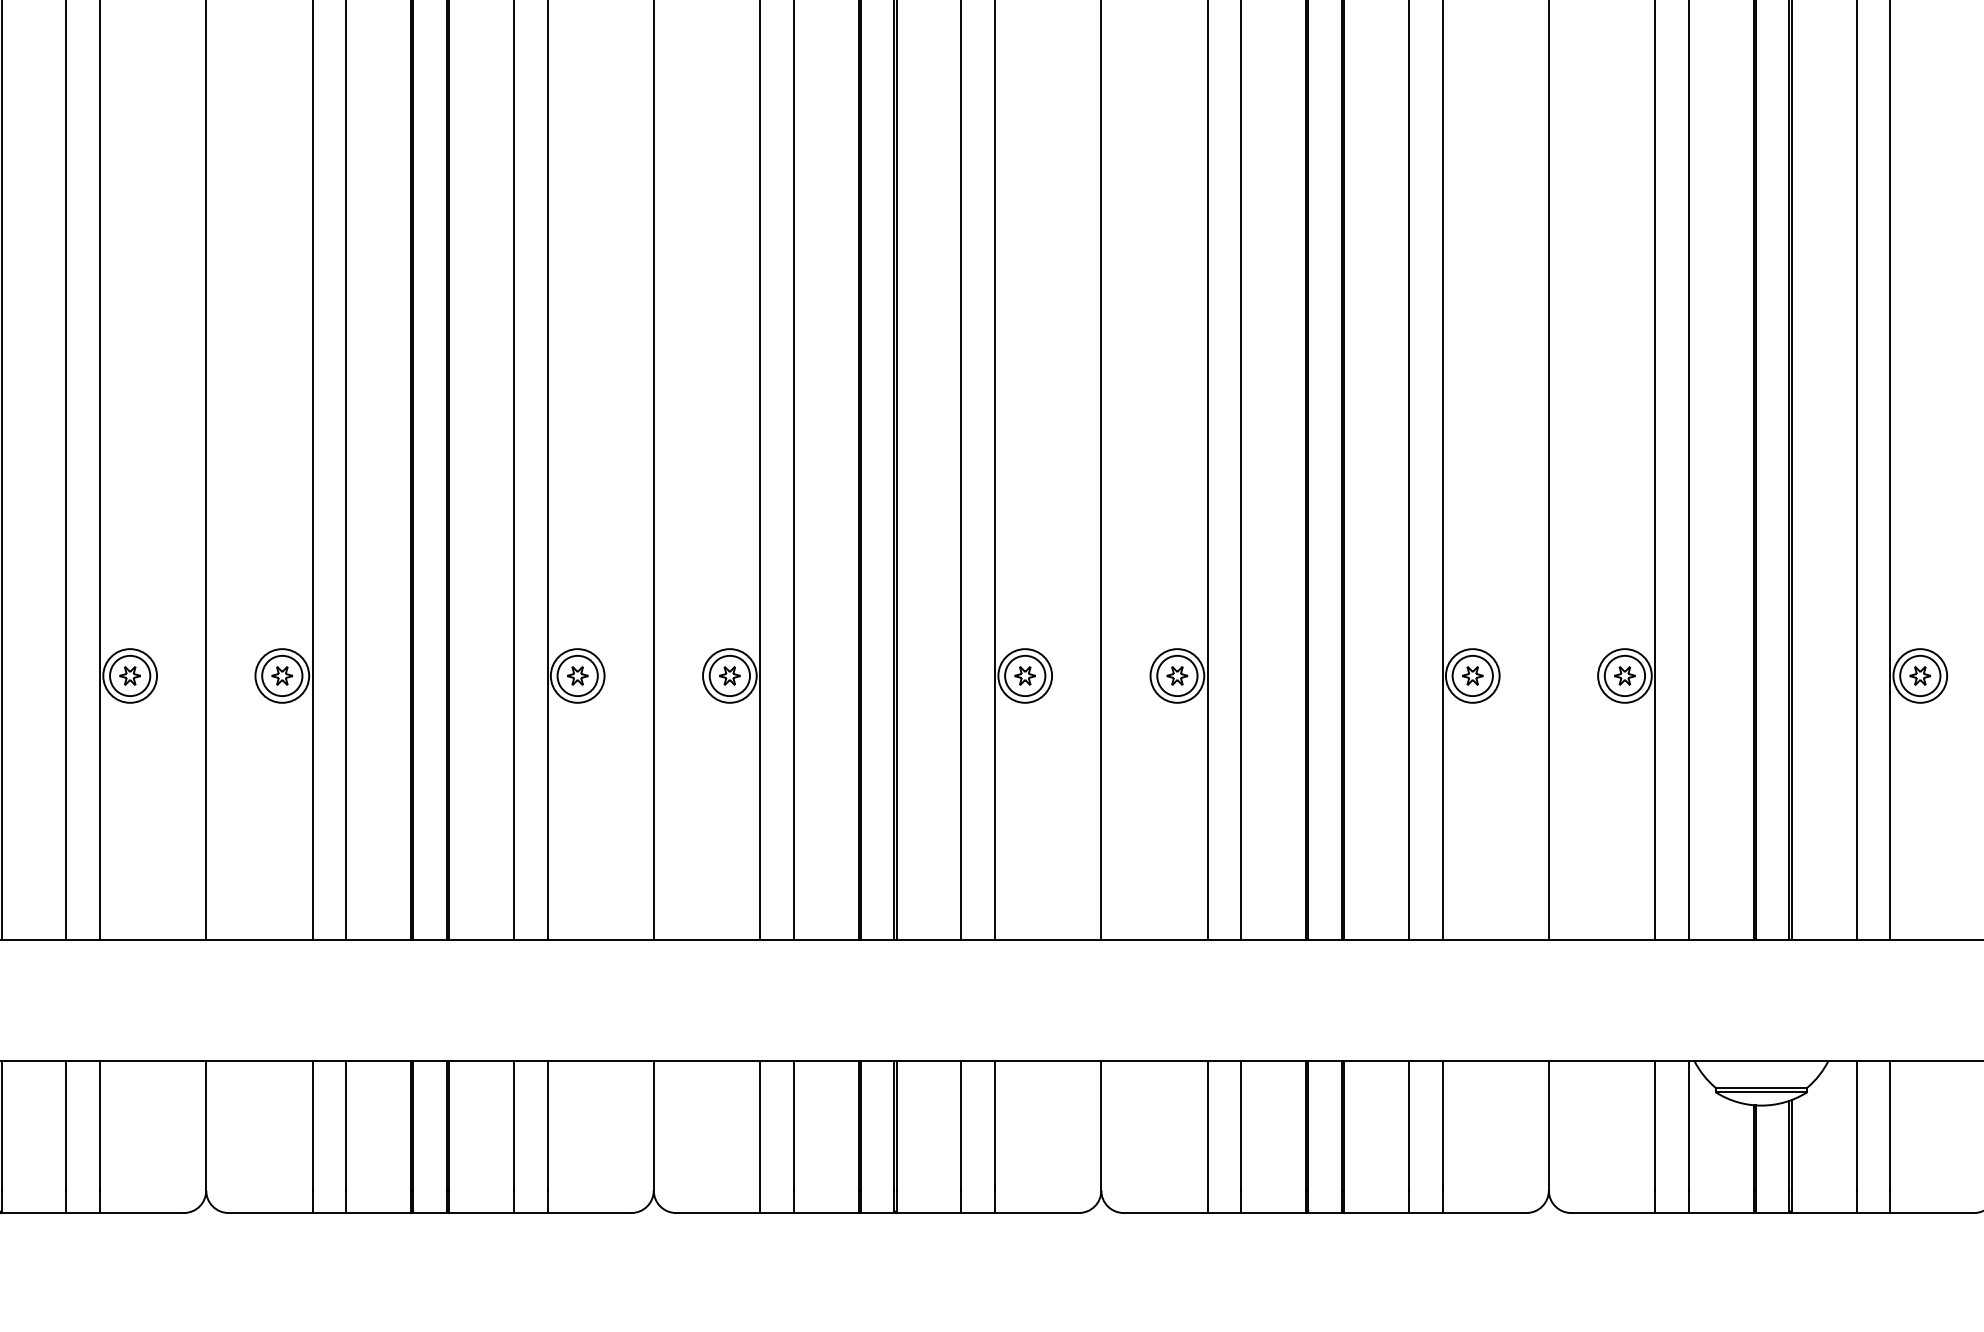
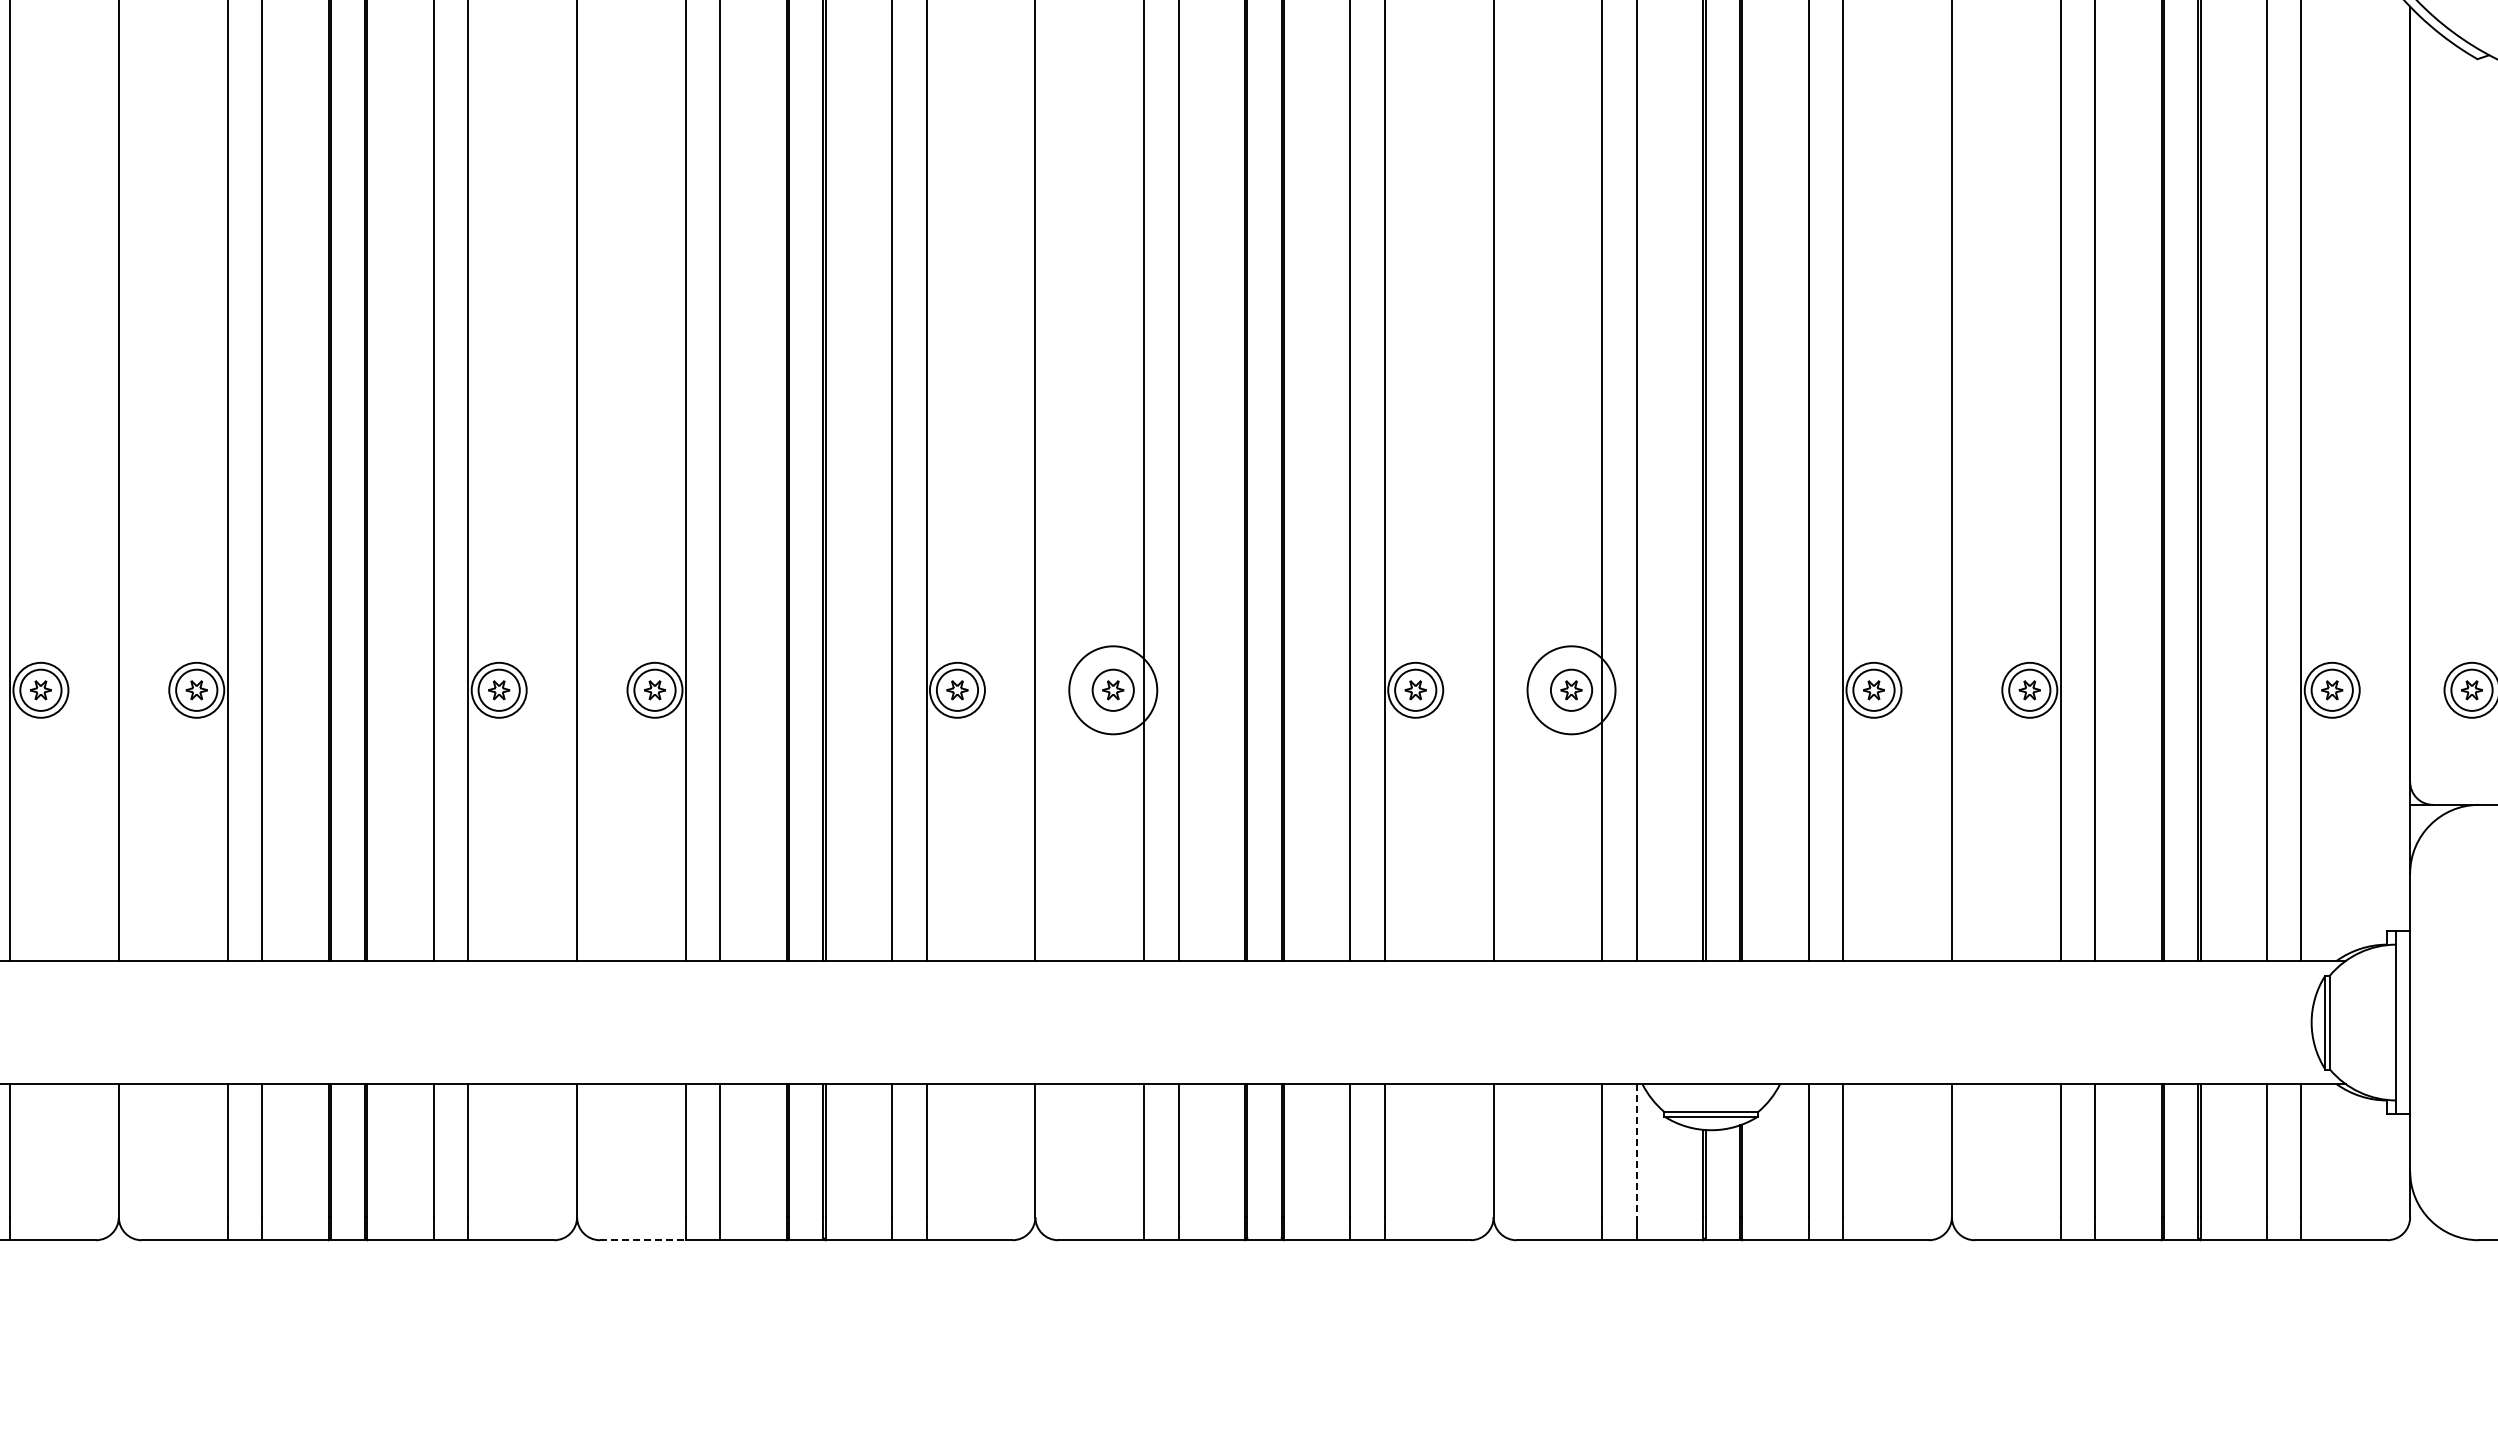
circle: (1176, 675) -> (1112, 689), size x1.6
circle: (1624, 675) -> (1571, 689), size x1.6
line: (1688, 1125) -> (1636, 1150), solid -> dashed
line: (717, 1213) -> (642, 1240), solid -> dashed

